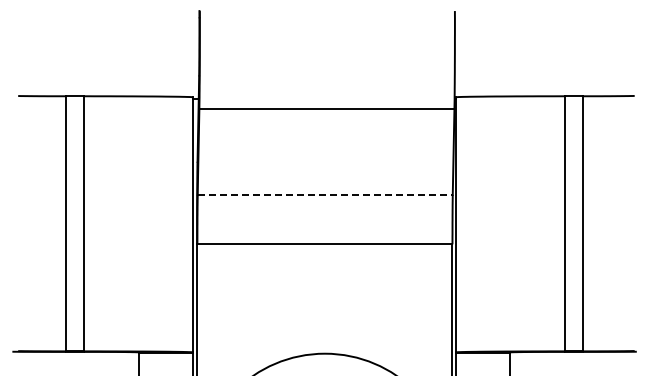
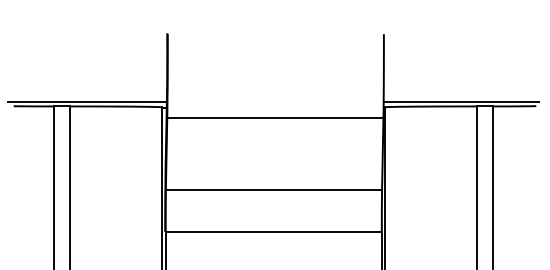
line: (104, 91) -> (86, 102), added
line: (546, 91) -> (461, 102), added
line: (325, 194) -> (274, 189), dashed -> solid

